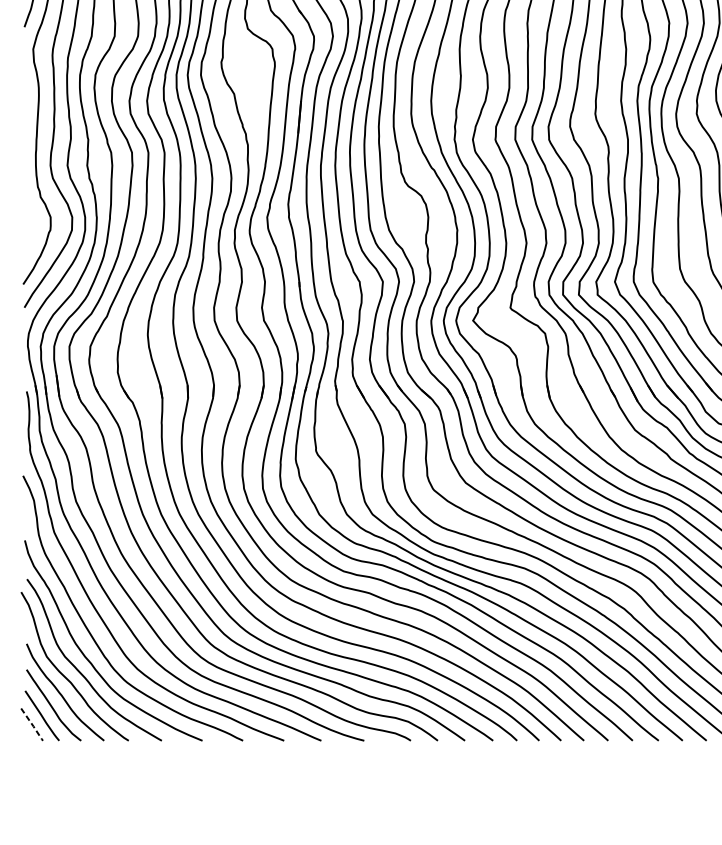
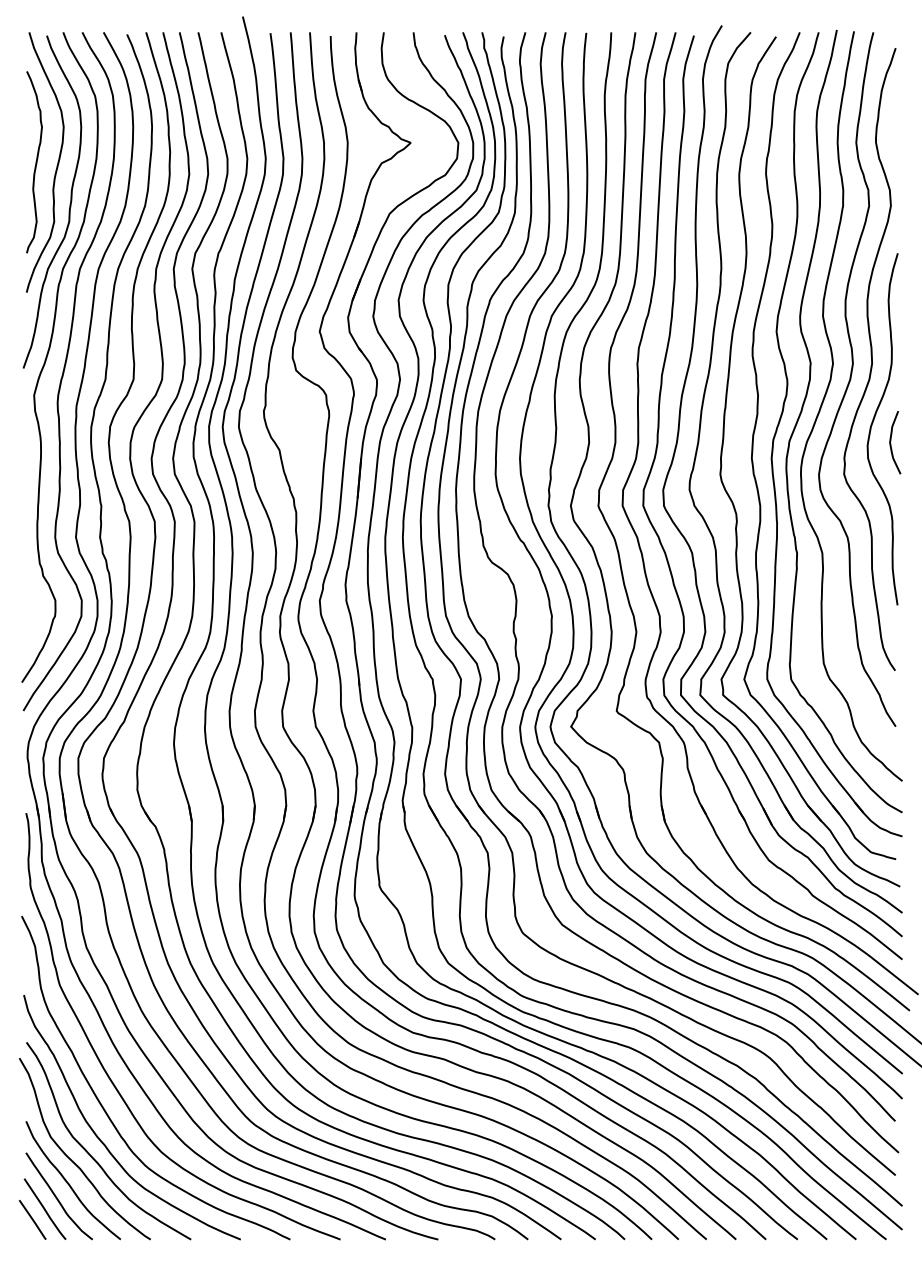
line: (32, 725) -> (33, 1221), dashed -> solid

